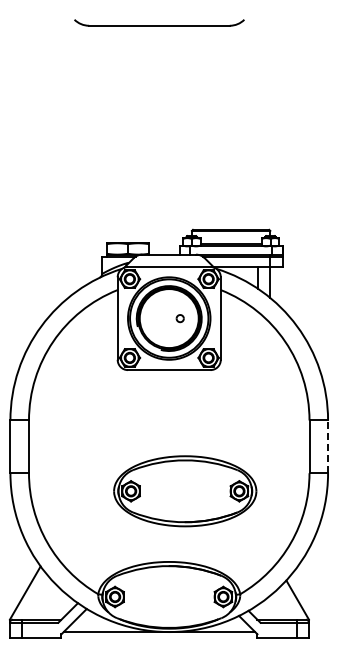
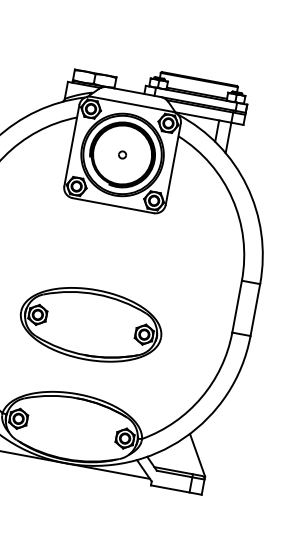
part: (179, 318) -> (121, 154), moved
line: (328, 446) -> (255, 309), dashed -> solid
part: (185, 491) -> (91, 325), moved

